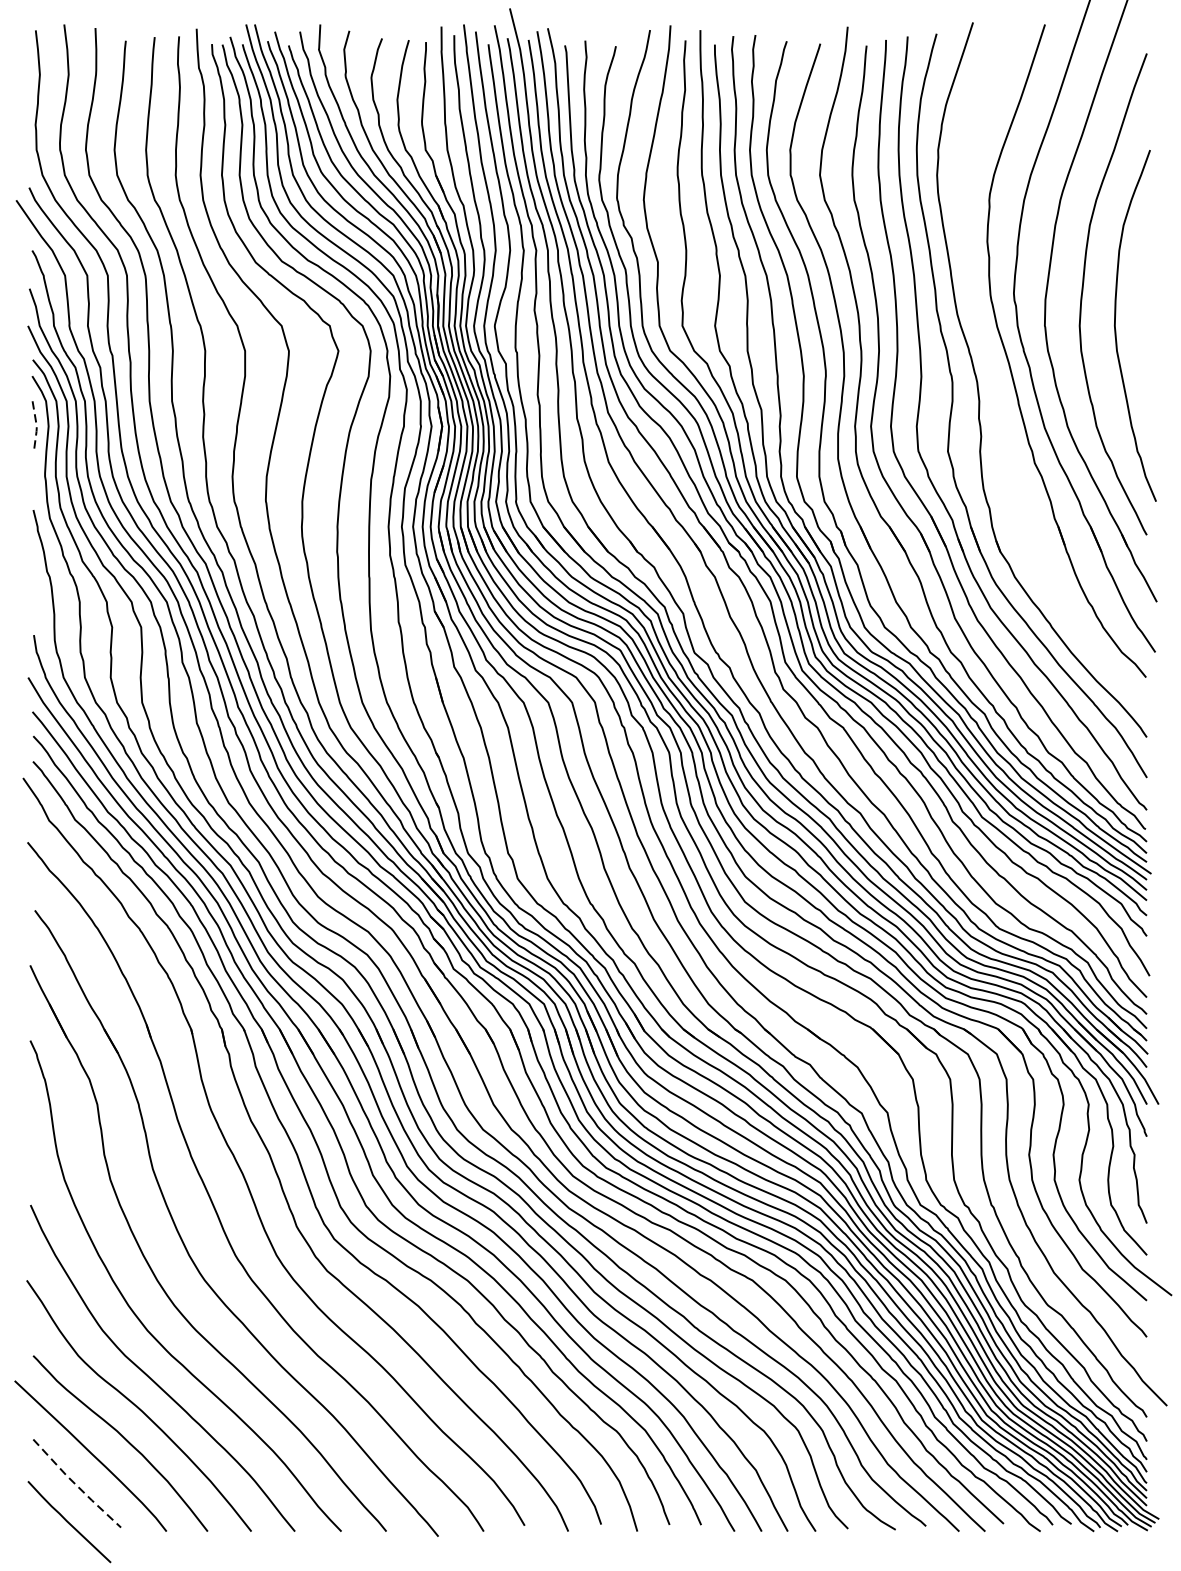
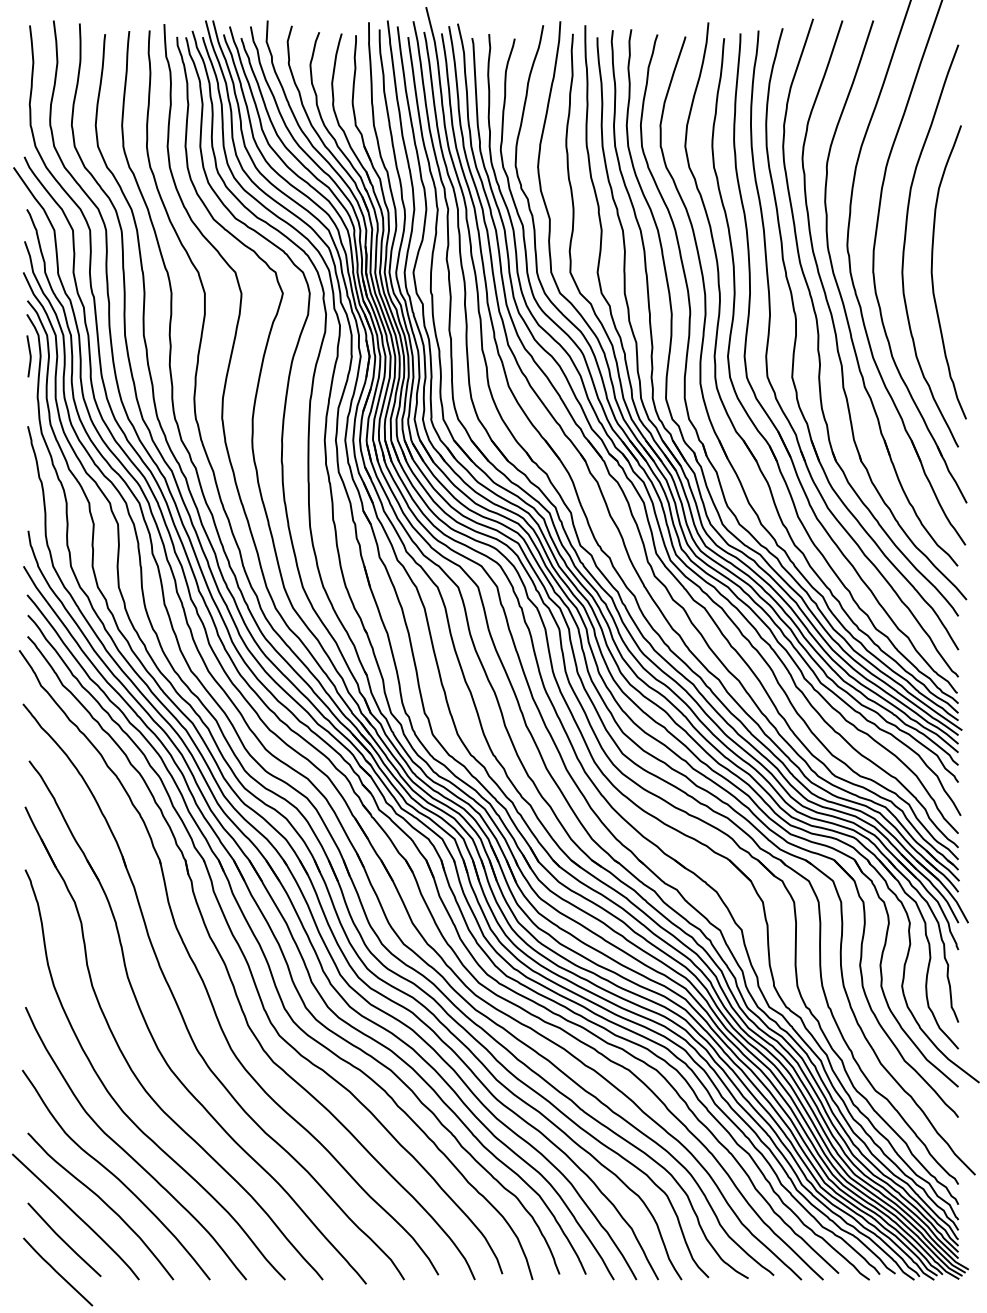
part: (998, 385) -> (834, 322), added
line: (36, 426) -> (30, 356), dashed -> solid
line: (75, 1484) -> (63, 1240), dashed -> solid

